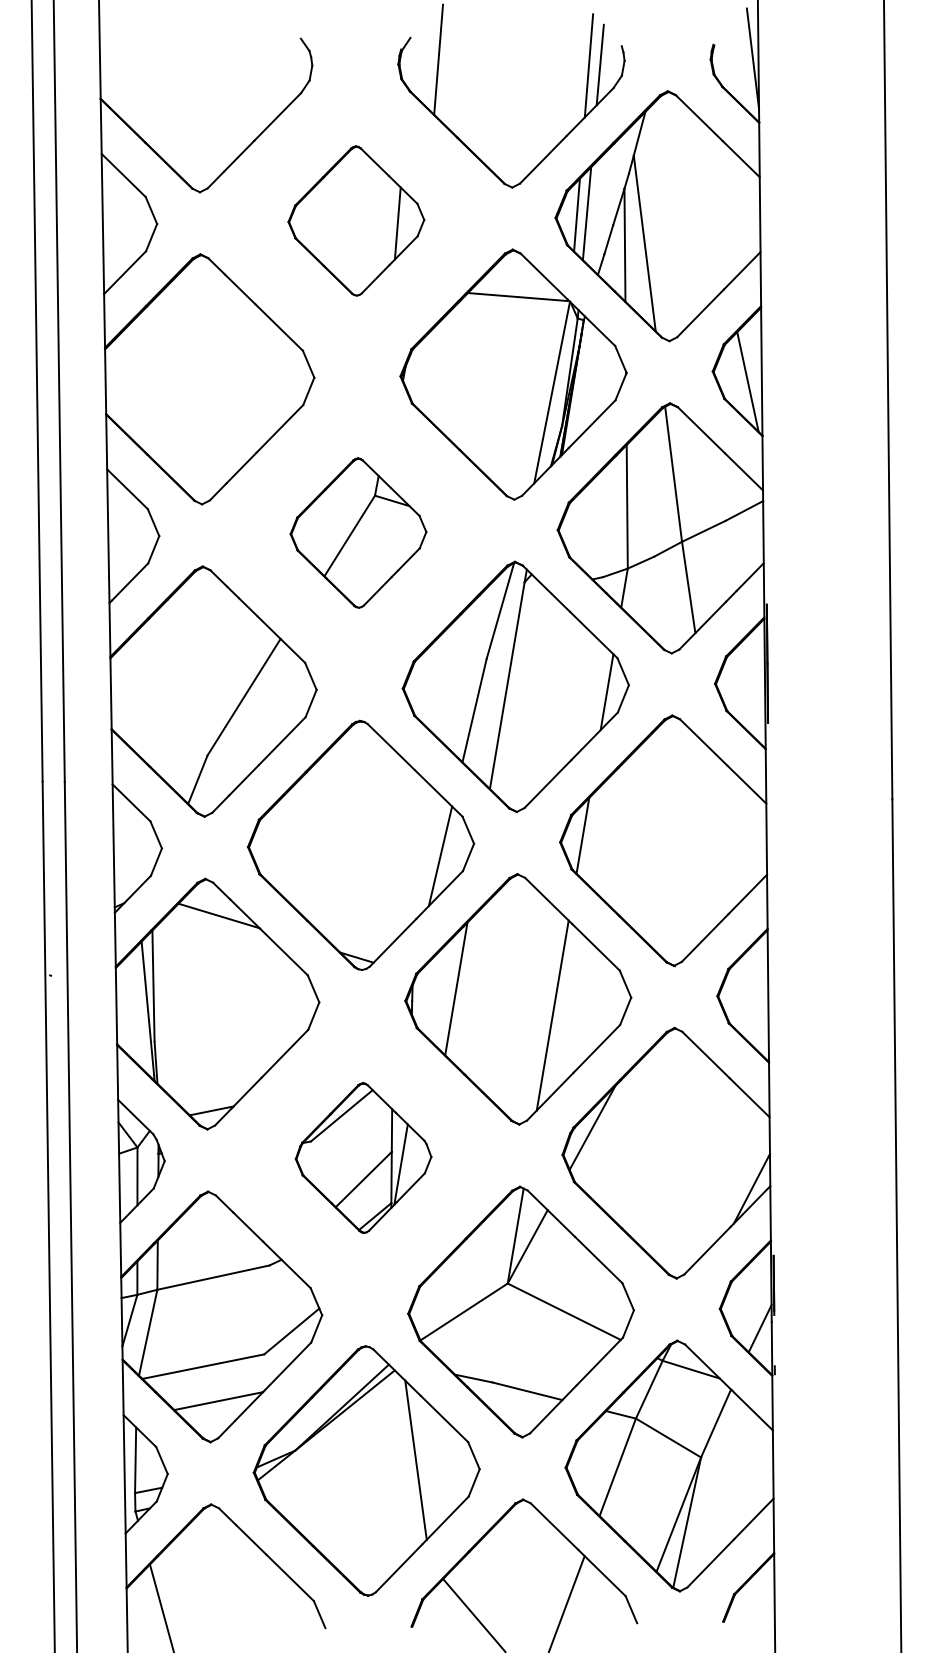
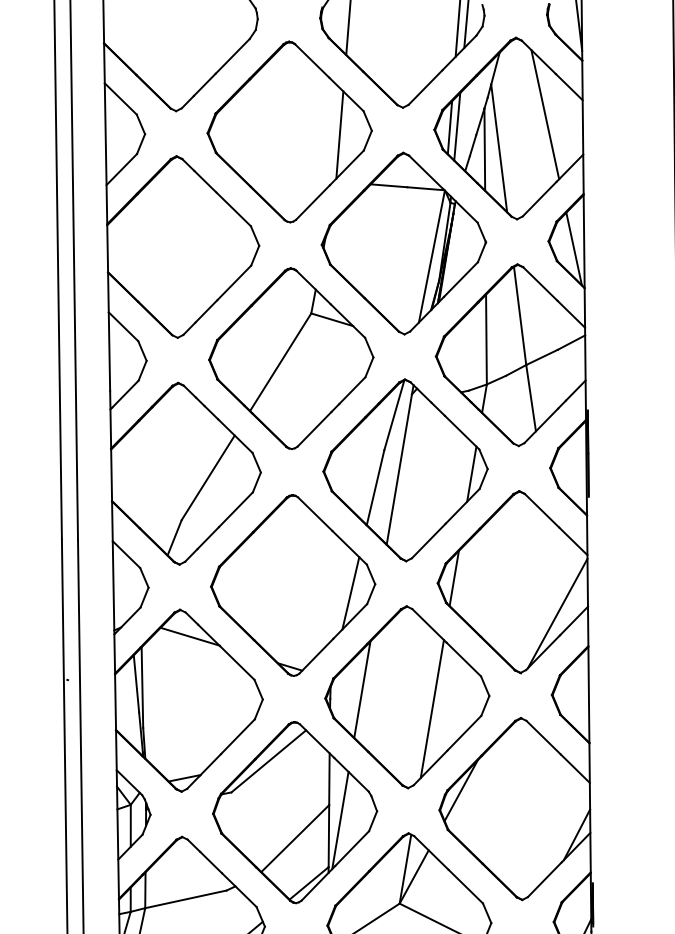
line: (708, 197) -> (545, 114), added
part: (356, 220) -> (289, 131), size x1.67
part: (358, 532) -> (291, 358), size x1.67
line: (725, 883) -> (557, 613), added
part: (363, 1157) -> (294, 812), size x1.67

